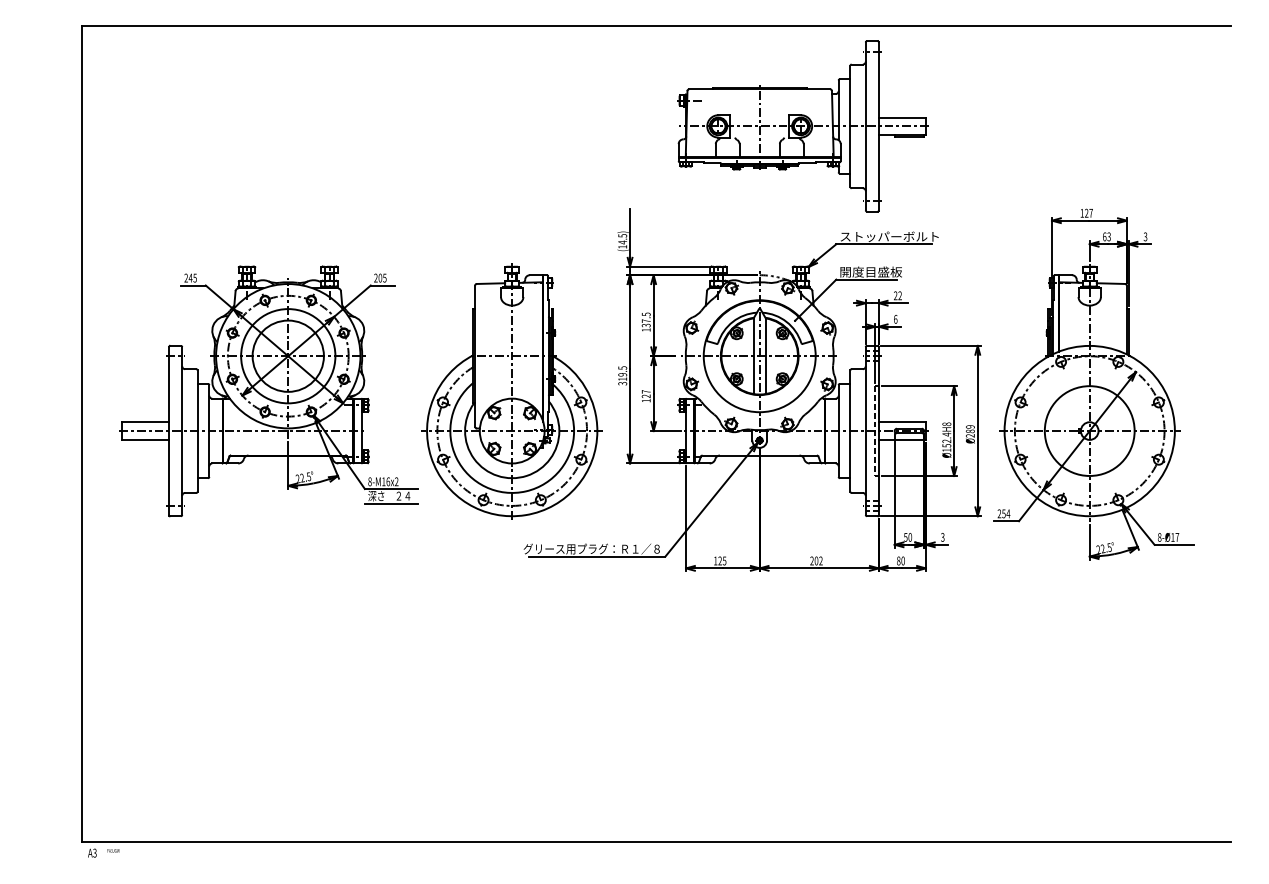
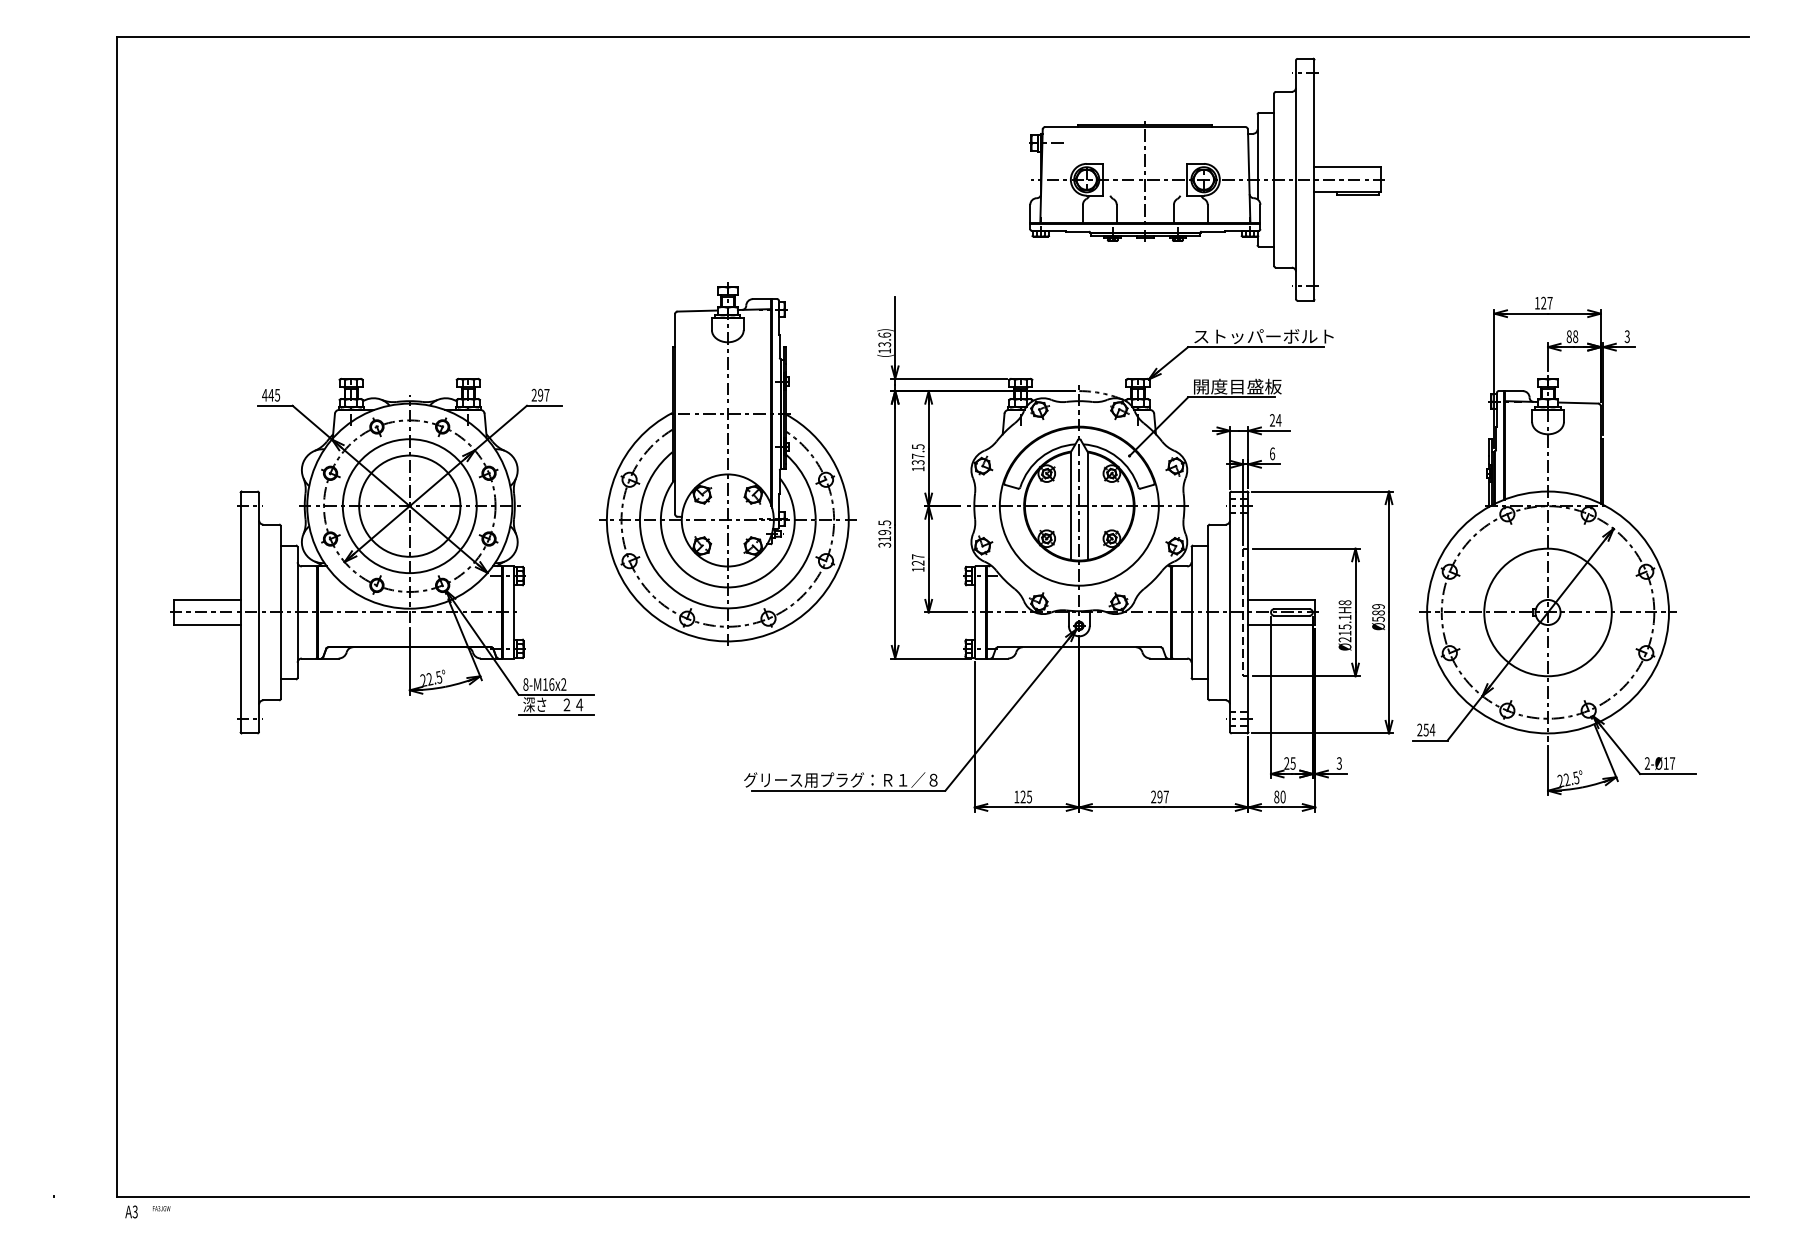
part: (802, 126) -> (1206, 179), moved
text: (1106, 236) -> (1572, 336), 63 -> 88
text: (622, 238) -> (884, 339), (14.5) -> (13.6)
text: (185, 277) -> (264, 394), 245 -> 445
text: (382, 278) -> (543, 395), 205 -> 297
text: (899, 295) -> (1278, 420), 22 -> 24
part: (511, 390) -> (727, 463), moved
text: (970, 435) -> (1378, 618), Ø289 -> Ø589
text: (946, 442) -> (1344, 628), Ø152.4H8 -> Ø215.1H8
text: (907, 537) -> (1289, 763), 50 -> 25
text: (1159, 537) -> (1646, 763), 8-Ø17 -> 2-Ø17
text: (818, 560) -> (1162, 796), 202 -> 297

